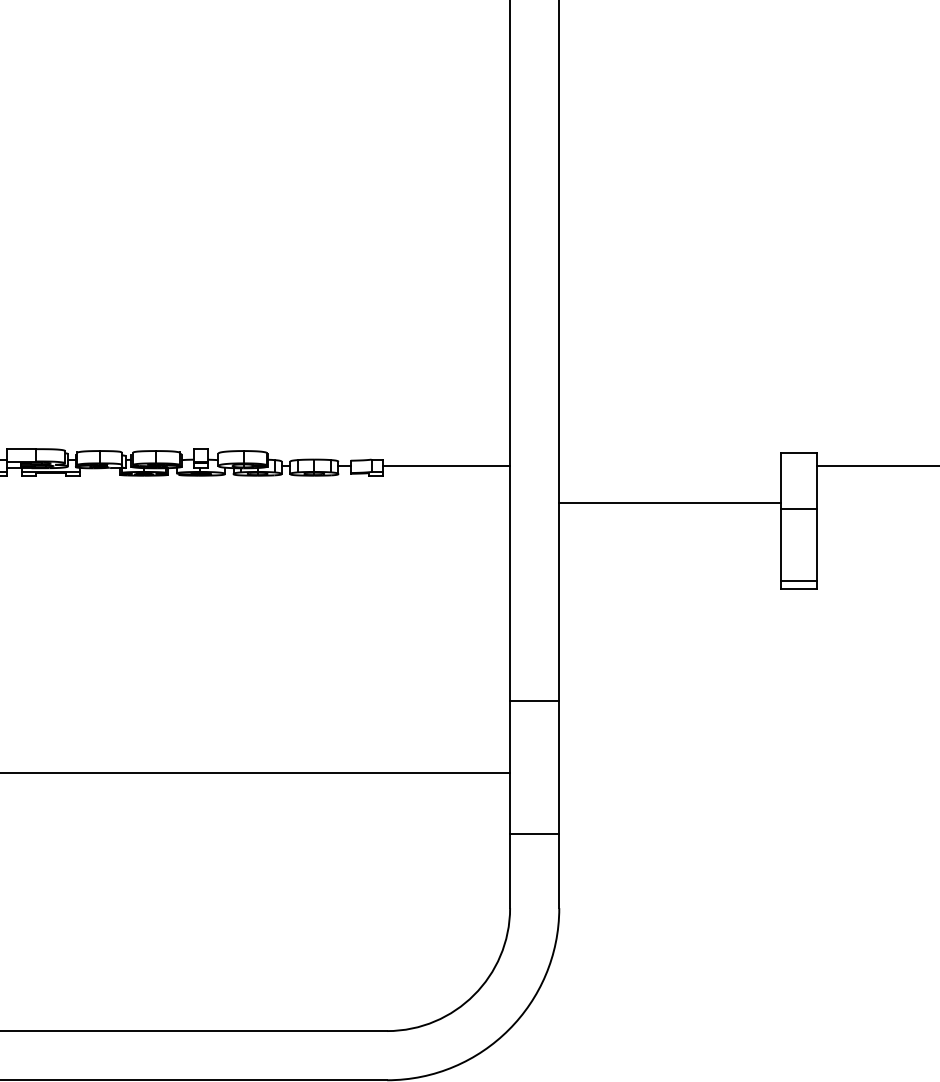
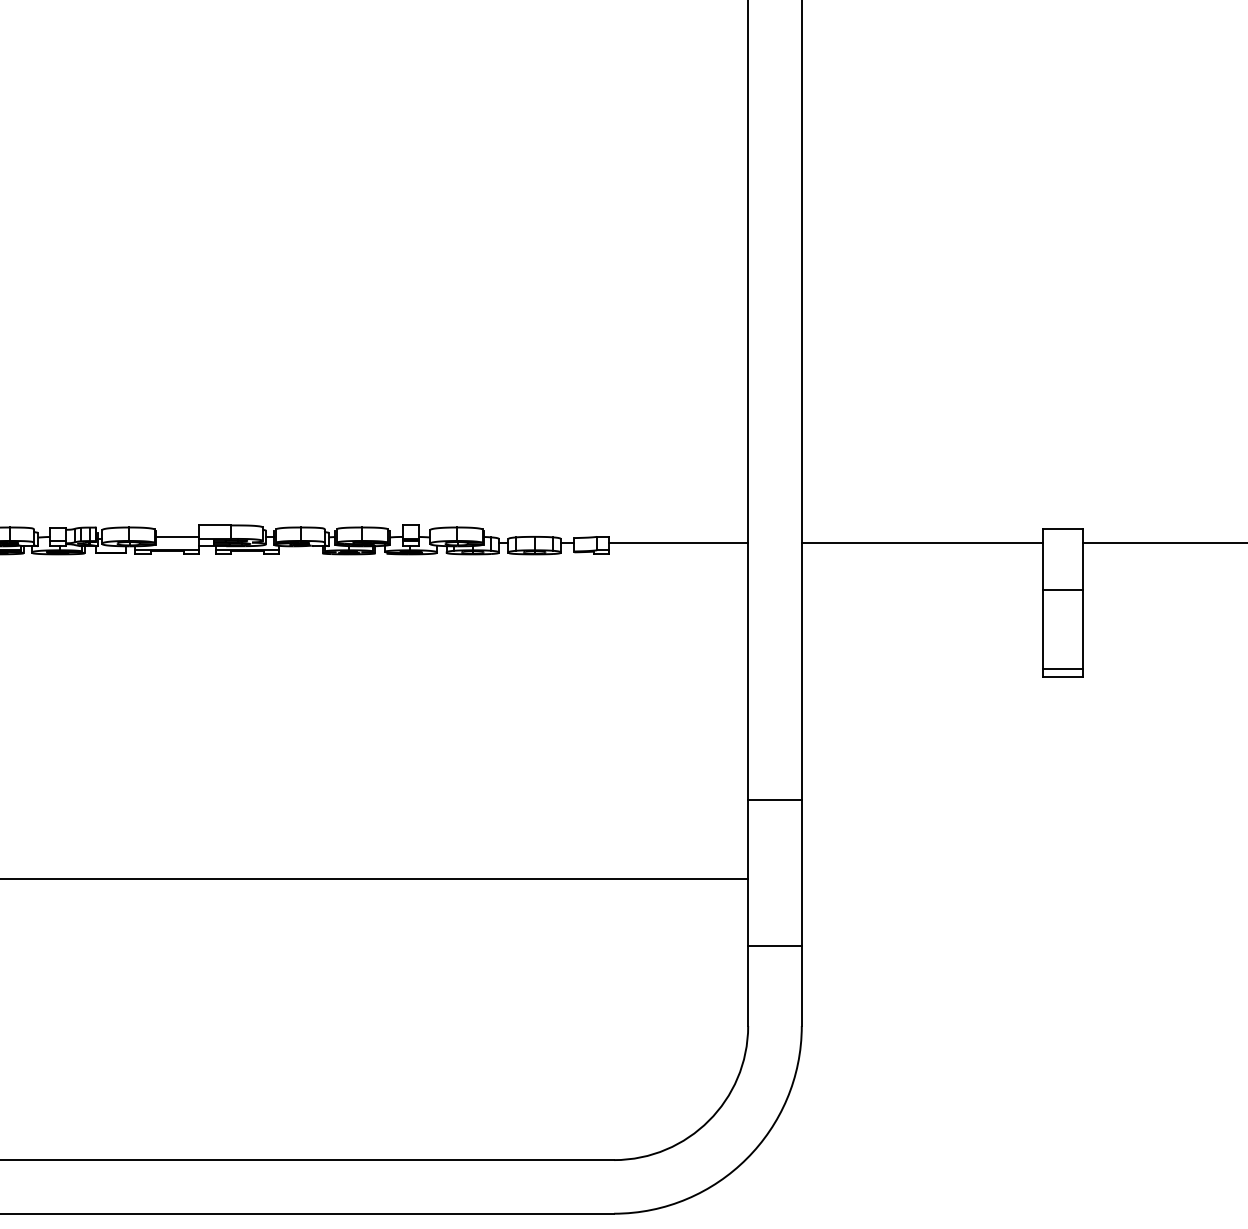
line: (669, 503) -> (922, 543), moved

